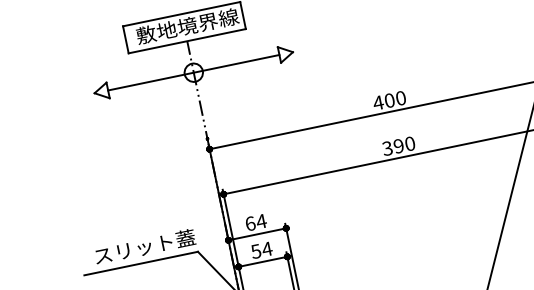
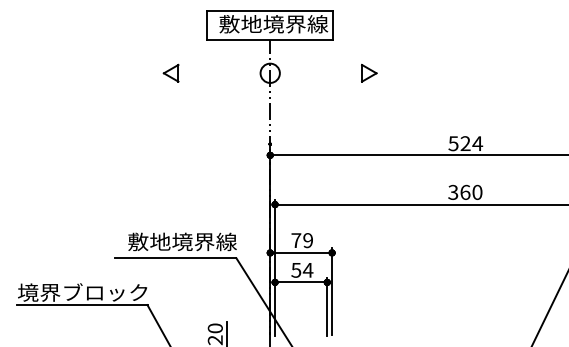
line: (194, 72) -> (270, 73), removed
text: (389, 100) -> (465, 143), 400 -> 524
text: (398, 145) -> (465, 191), 390 -> 360
text: (256, 222) -> (302, 240), 64 -> 79
text: (144, 246) -> (182, 241), スリット蓋 -> 敷地境界線

